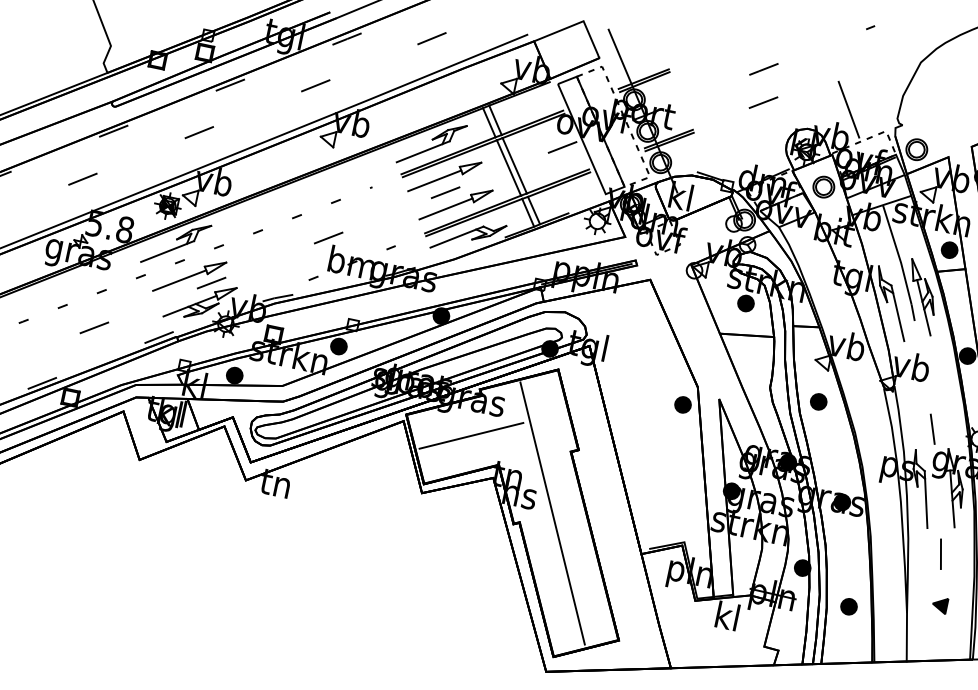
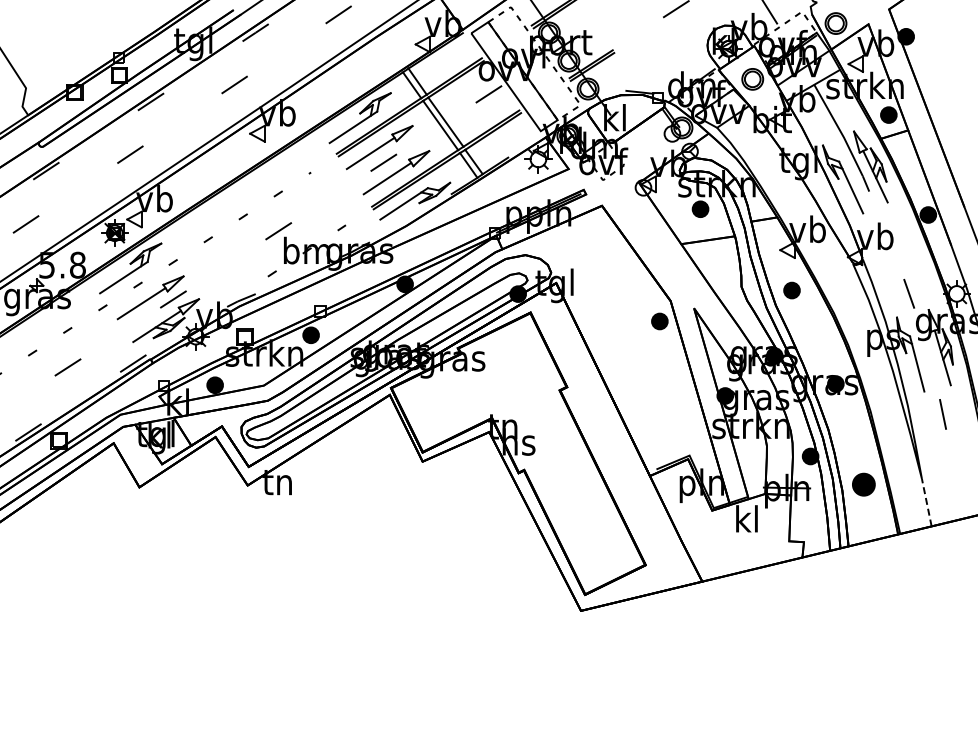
line: (471, 436) -> (459, 395), removed
line: (552, 513) -> (554, 454), removed
part: (939, 605) -> (952, 464), removed
part: (848, 606) -> (863, 484), size x1.4
line: (906, 637) -> (926, 502), solid -> dashed

